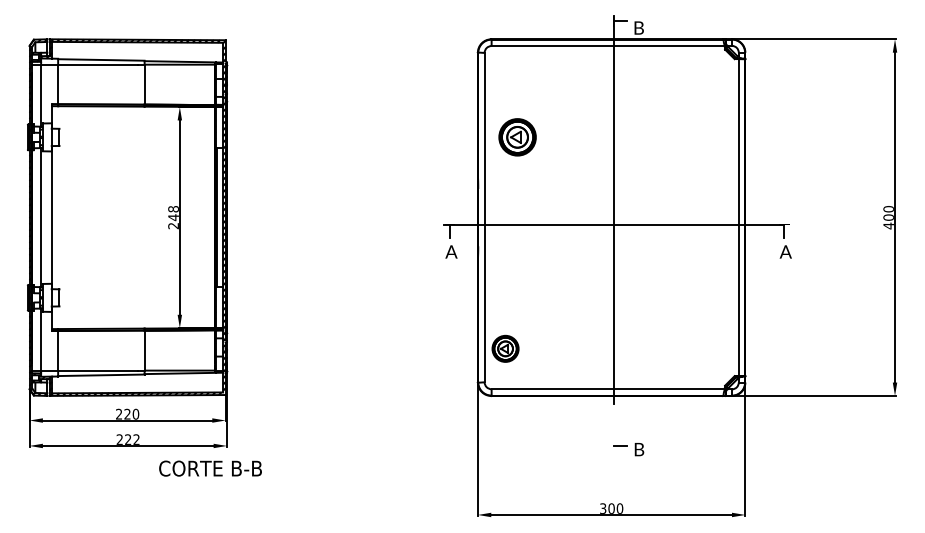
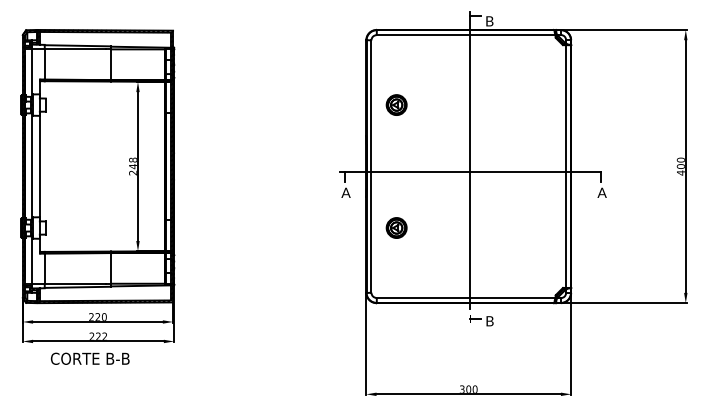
part: (517, 137) -> (396, 105), size x0.71
part: (505, 348) -> (396, 227), moved
part: (628, 449) -> (481, 321), moved
text: (210, 468) -> (90, 358), moved

